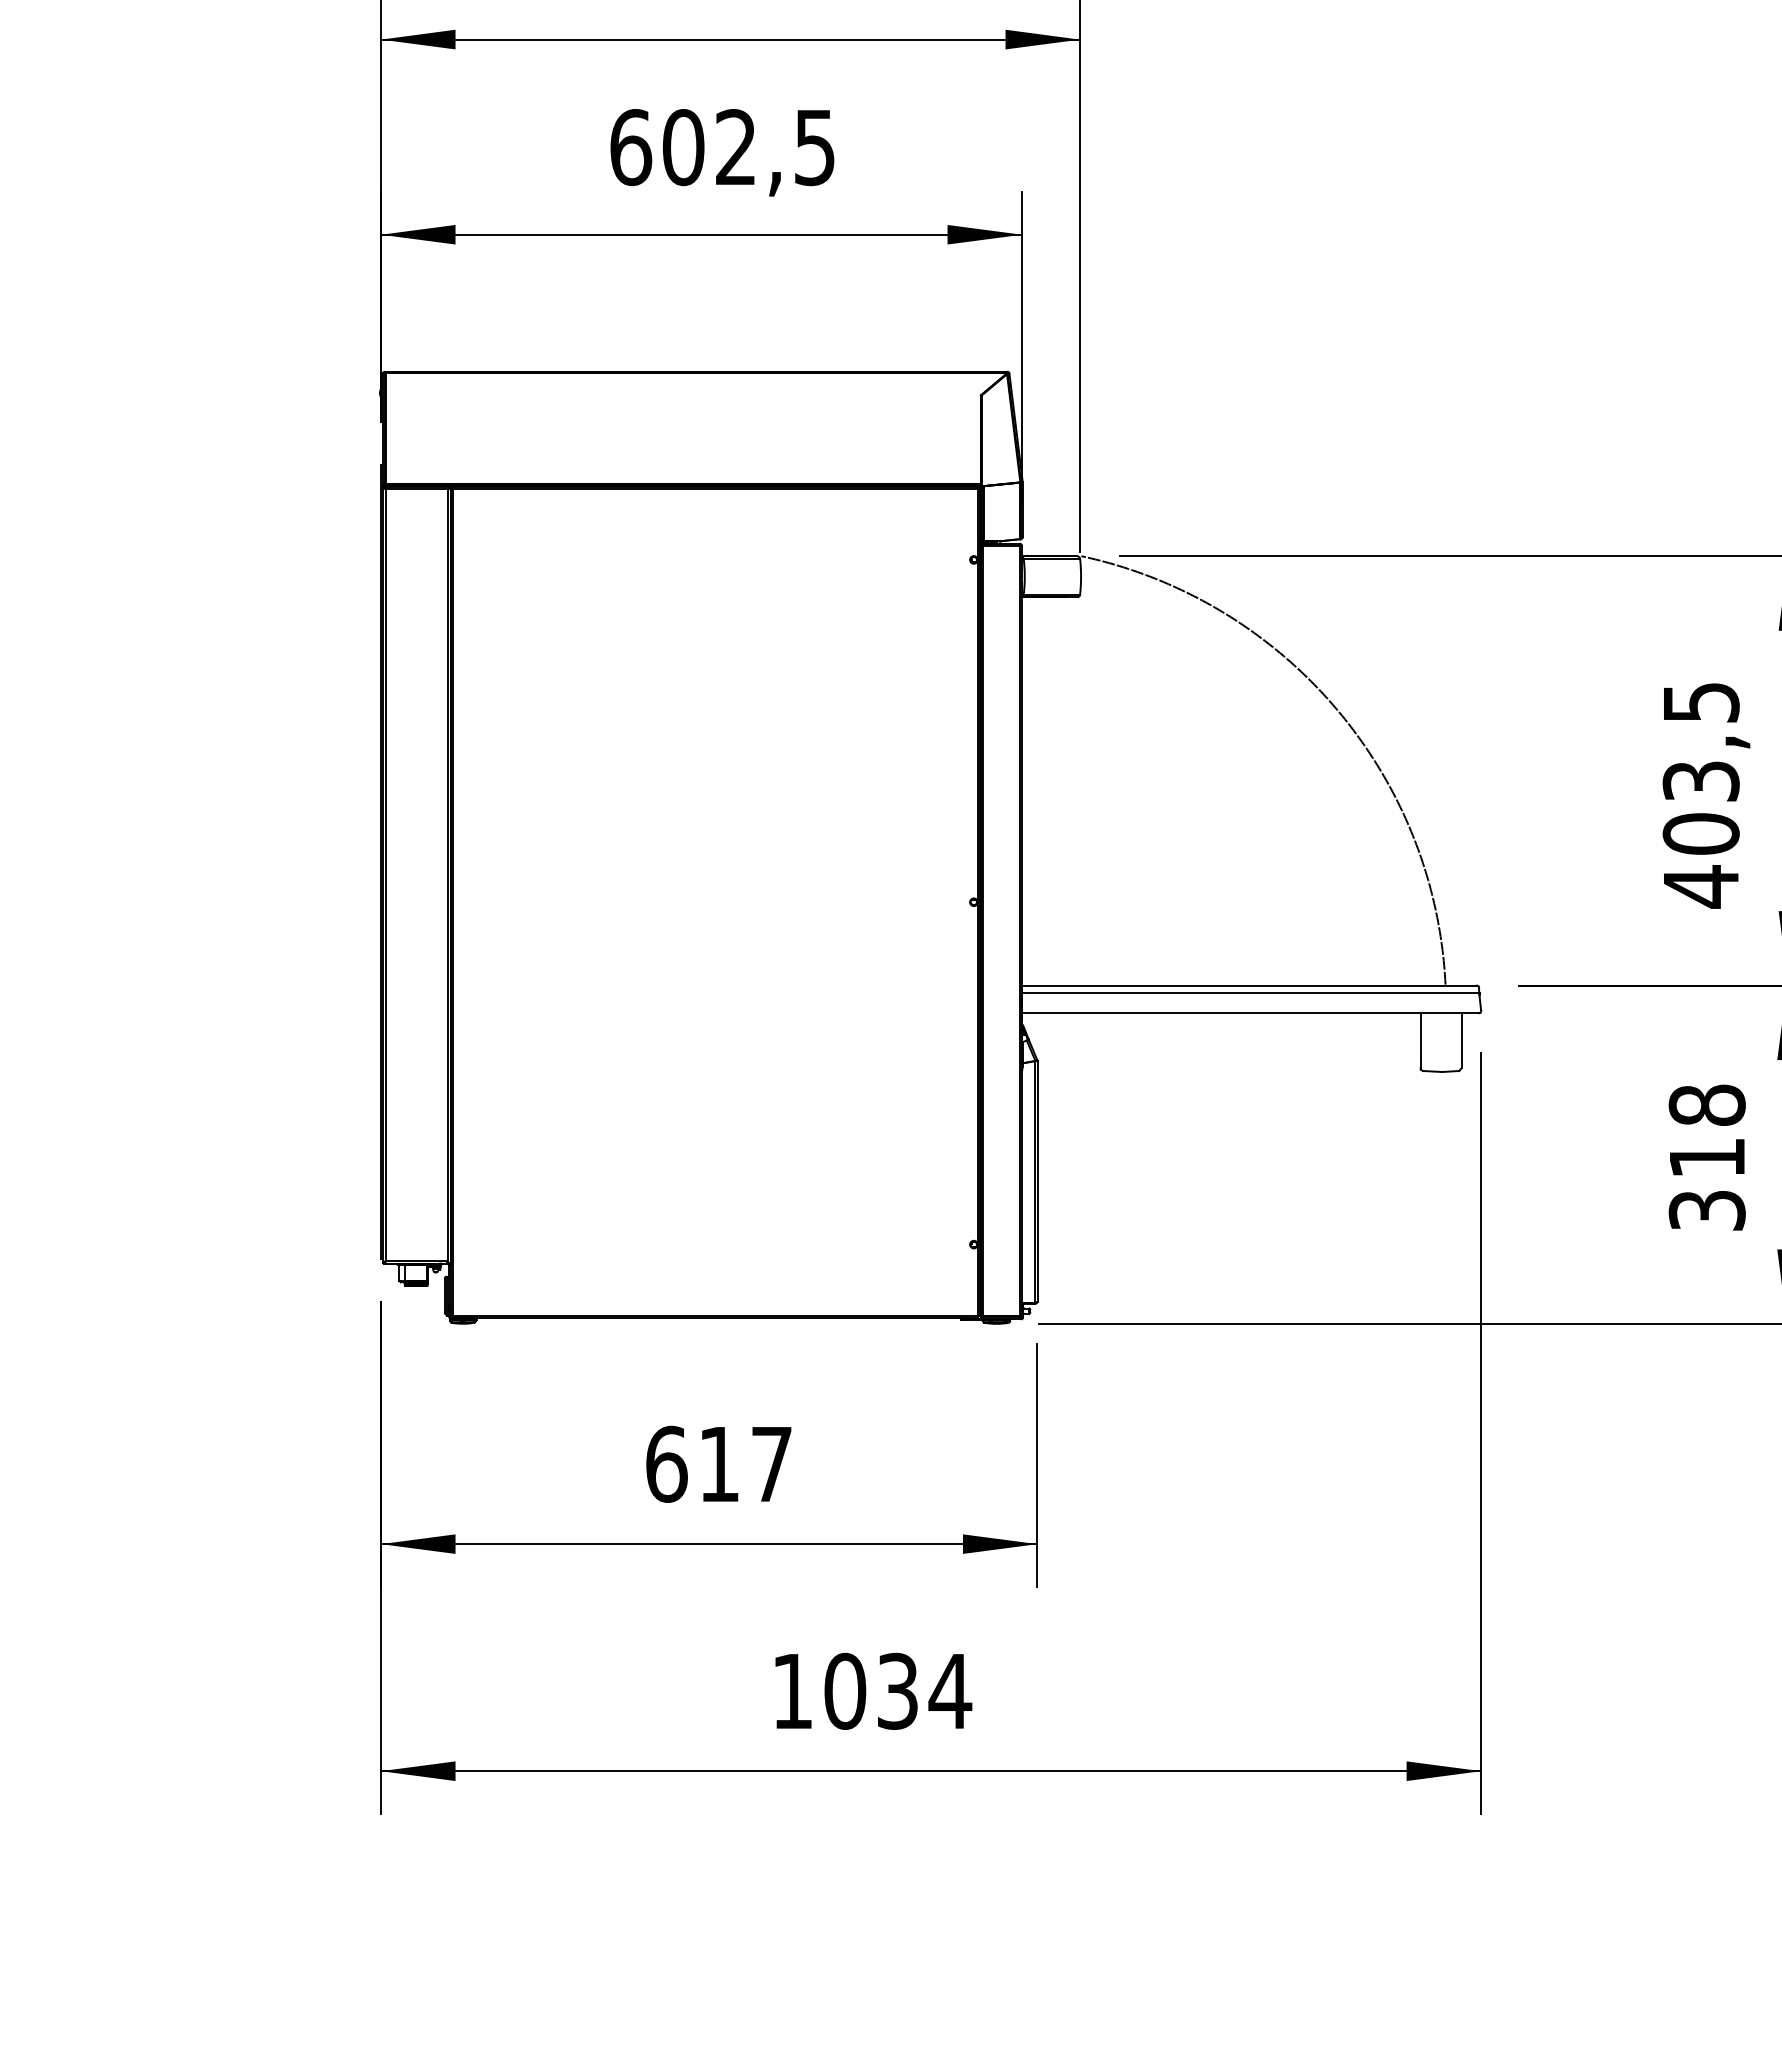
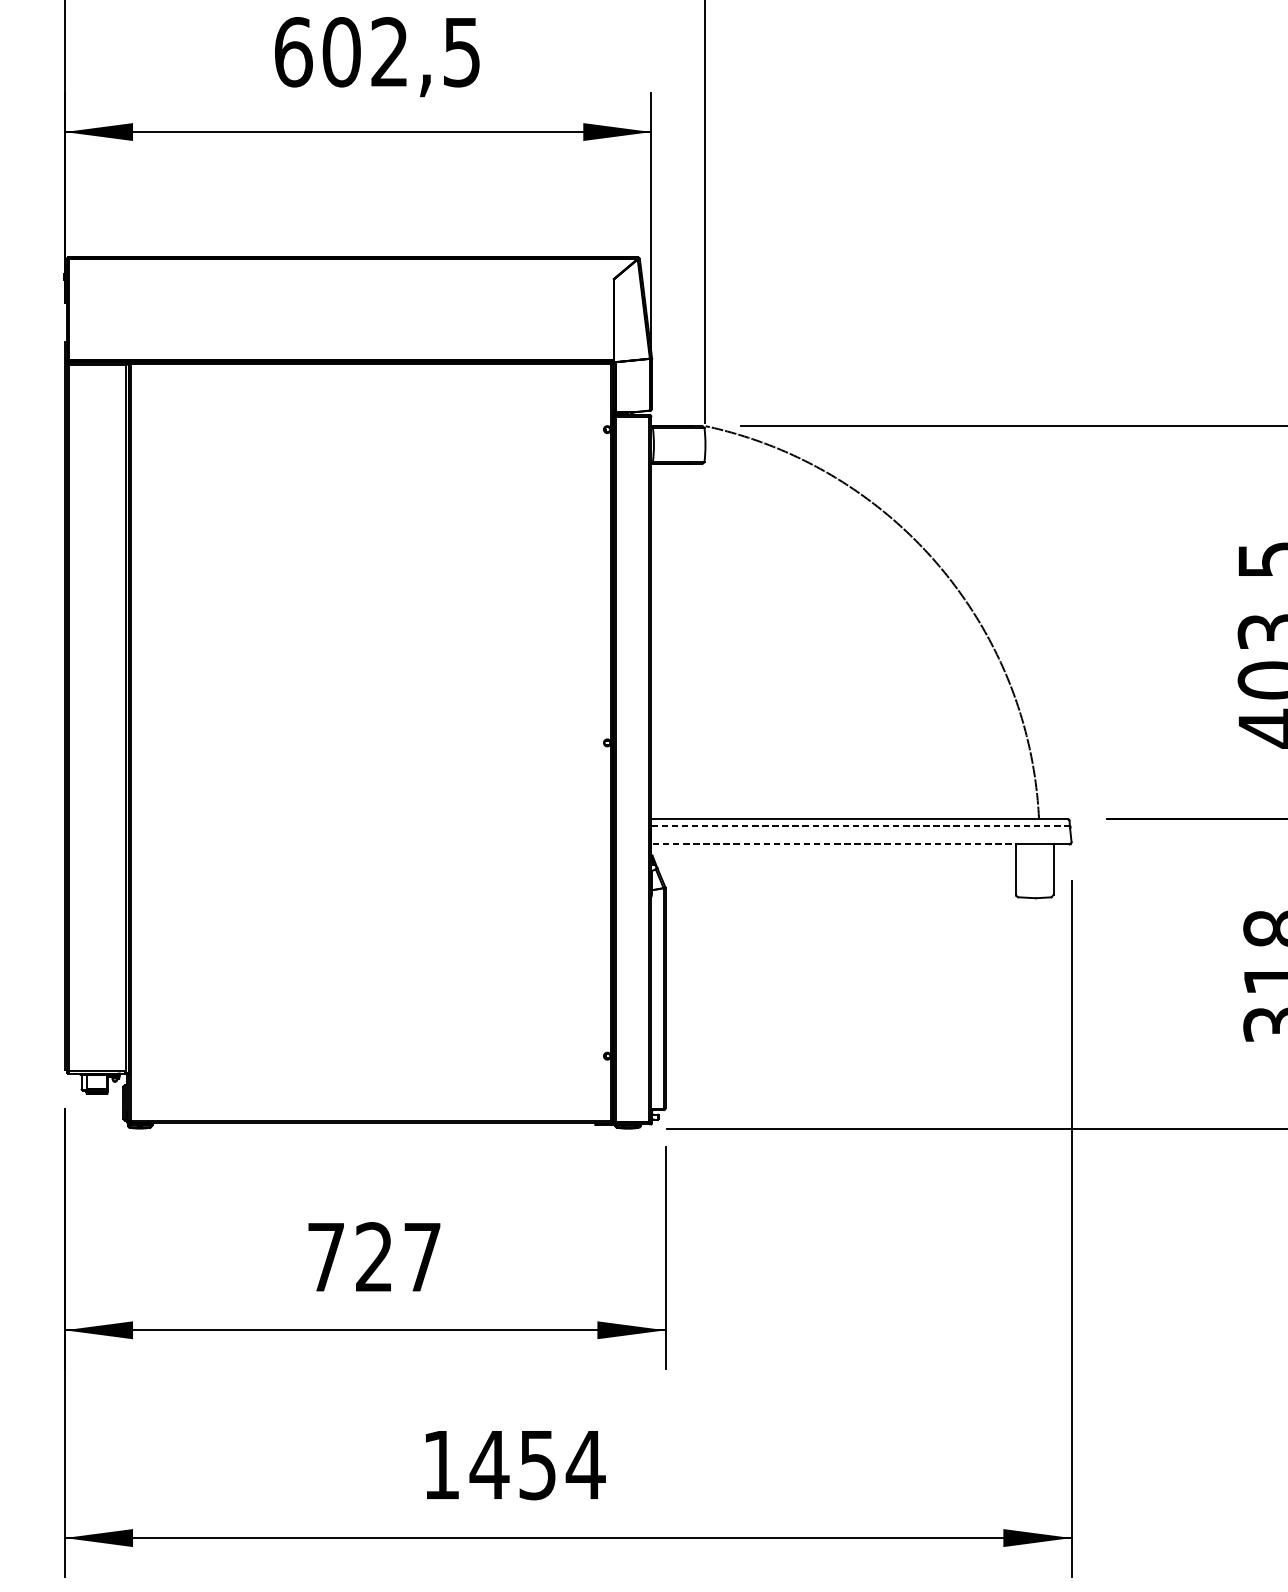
line: (1250, 993) -> (860, 826), solid -> dashed
line: (1222, 1013) -> (834, 844), solid -> dashed
text: (692, 1463) -> (349, 1256), 617 -> 727
text: (870, 1690) -> (512, 1464), 1034 -> 1454

